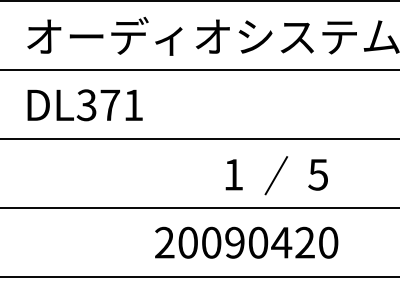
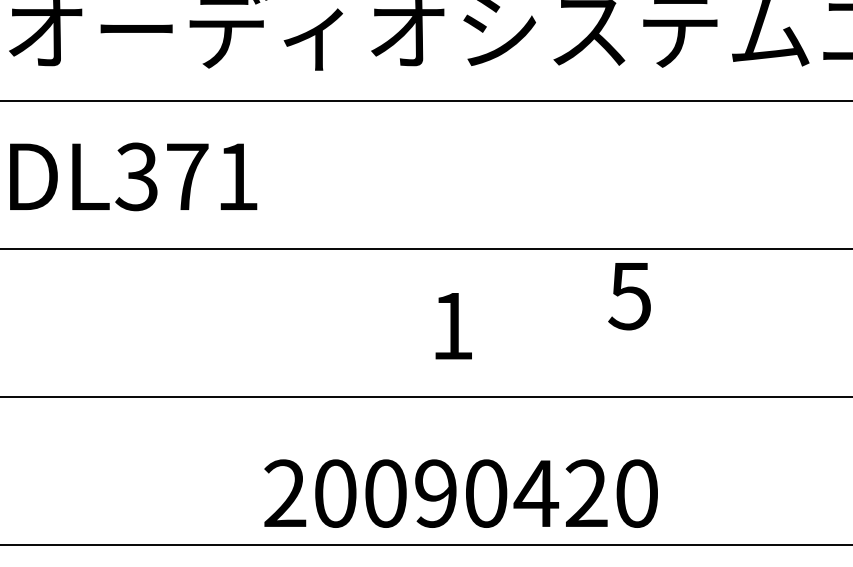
text: (317, 174) -> (628, 295), moved
line: (276, 175) -> (544, 327), removed
text: (246, 242) -> (460, 493), moved

